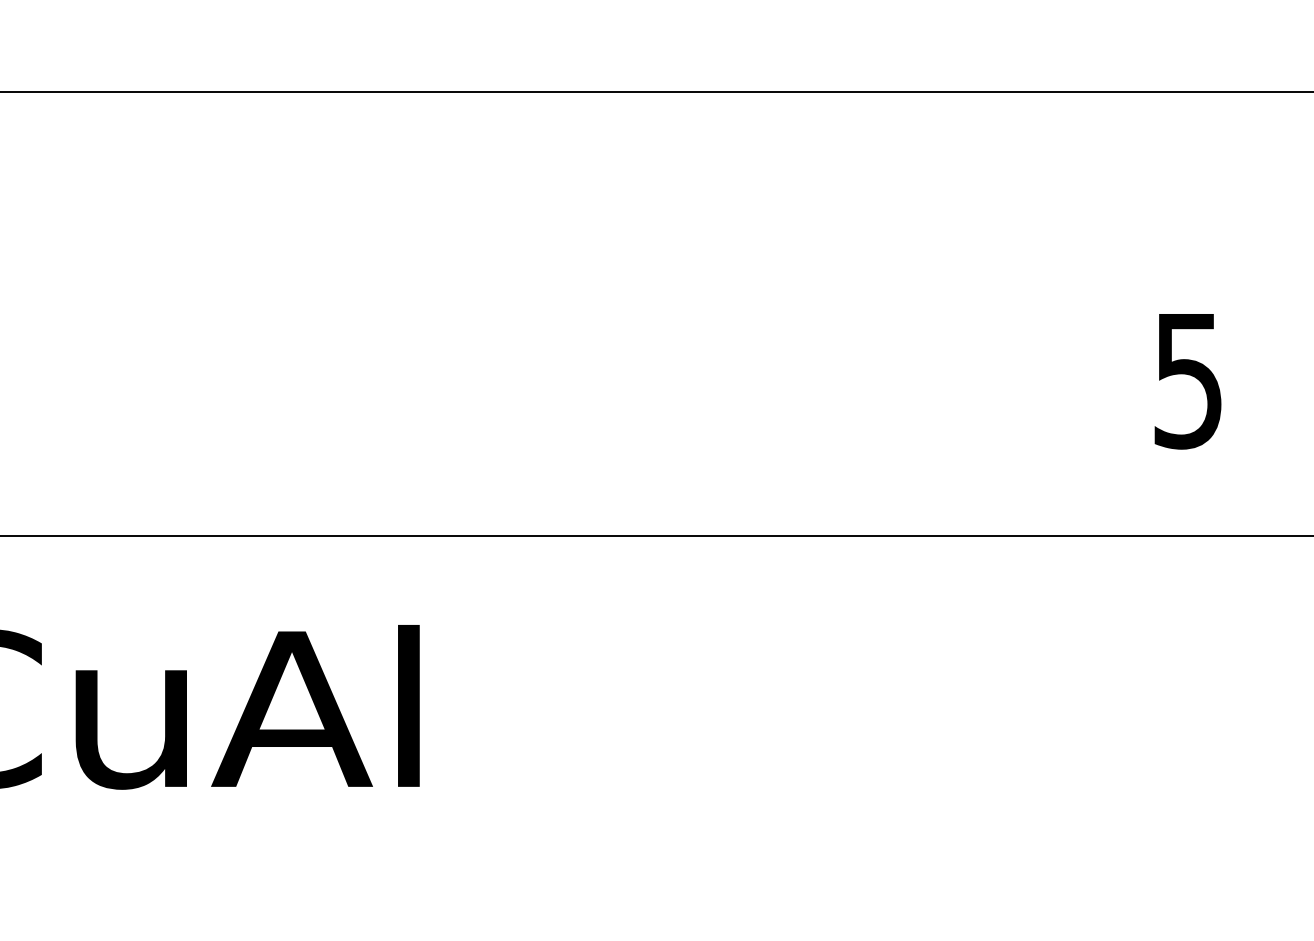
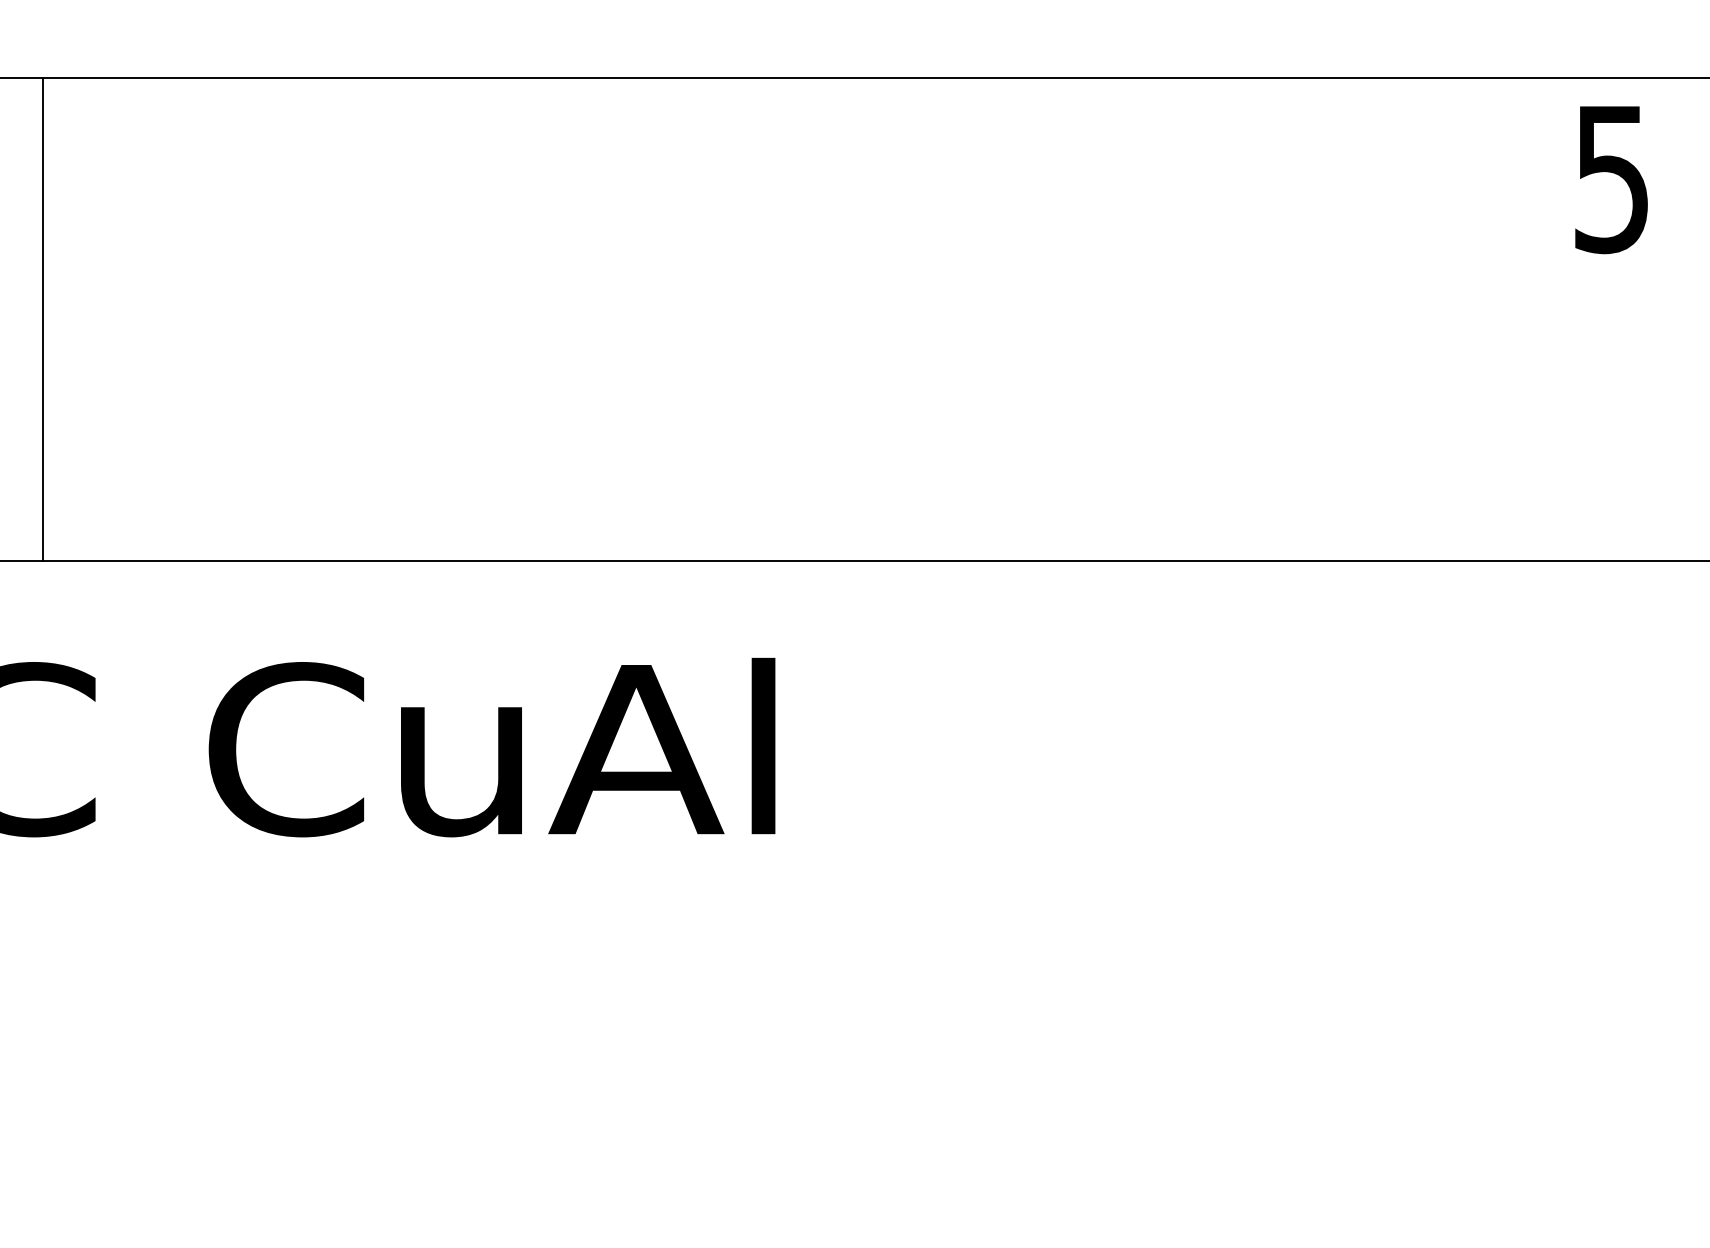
text: (1187, 382) -> (1611, 180), moved

